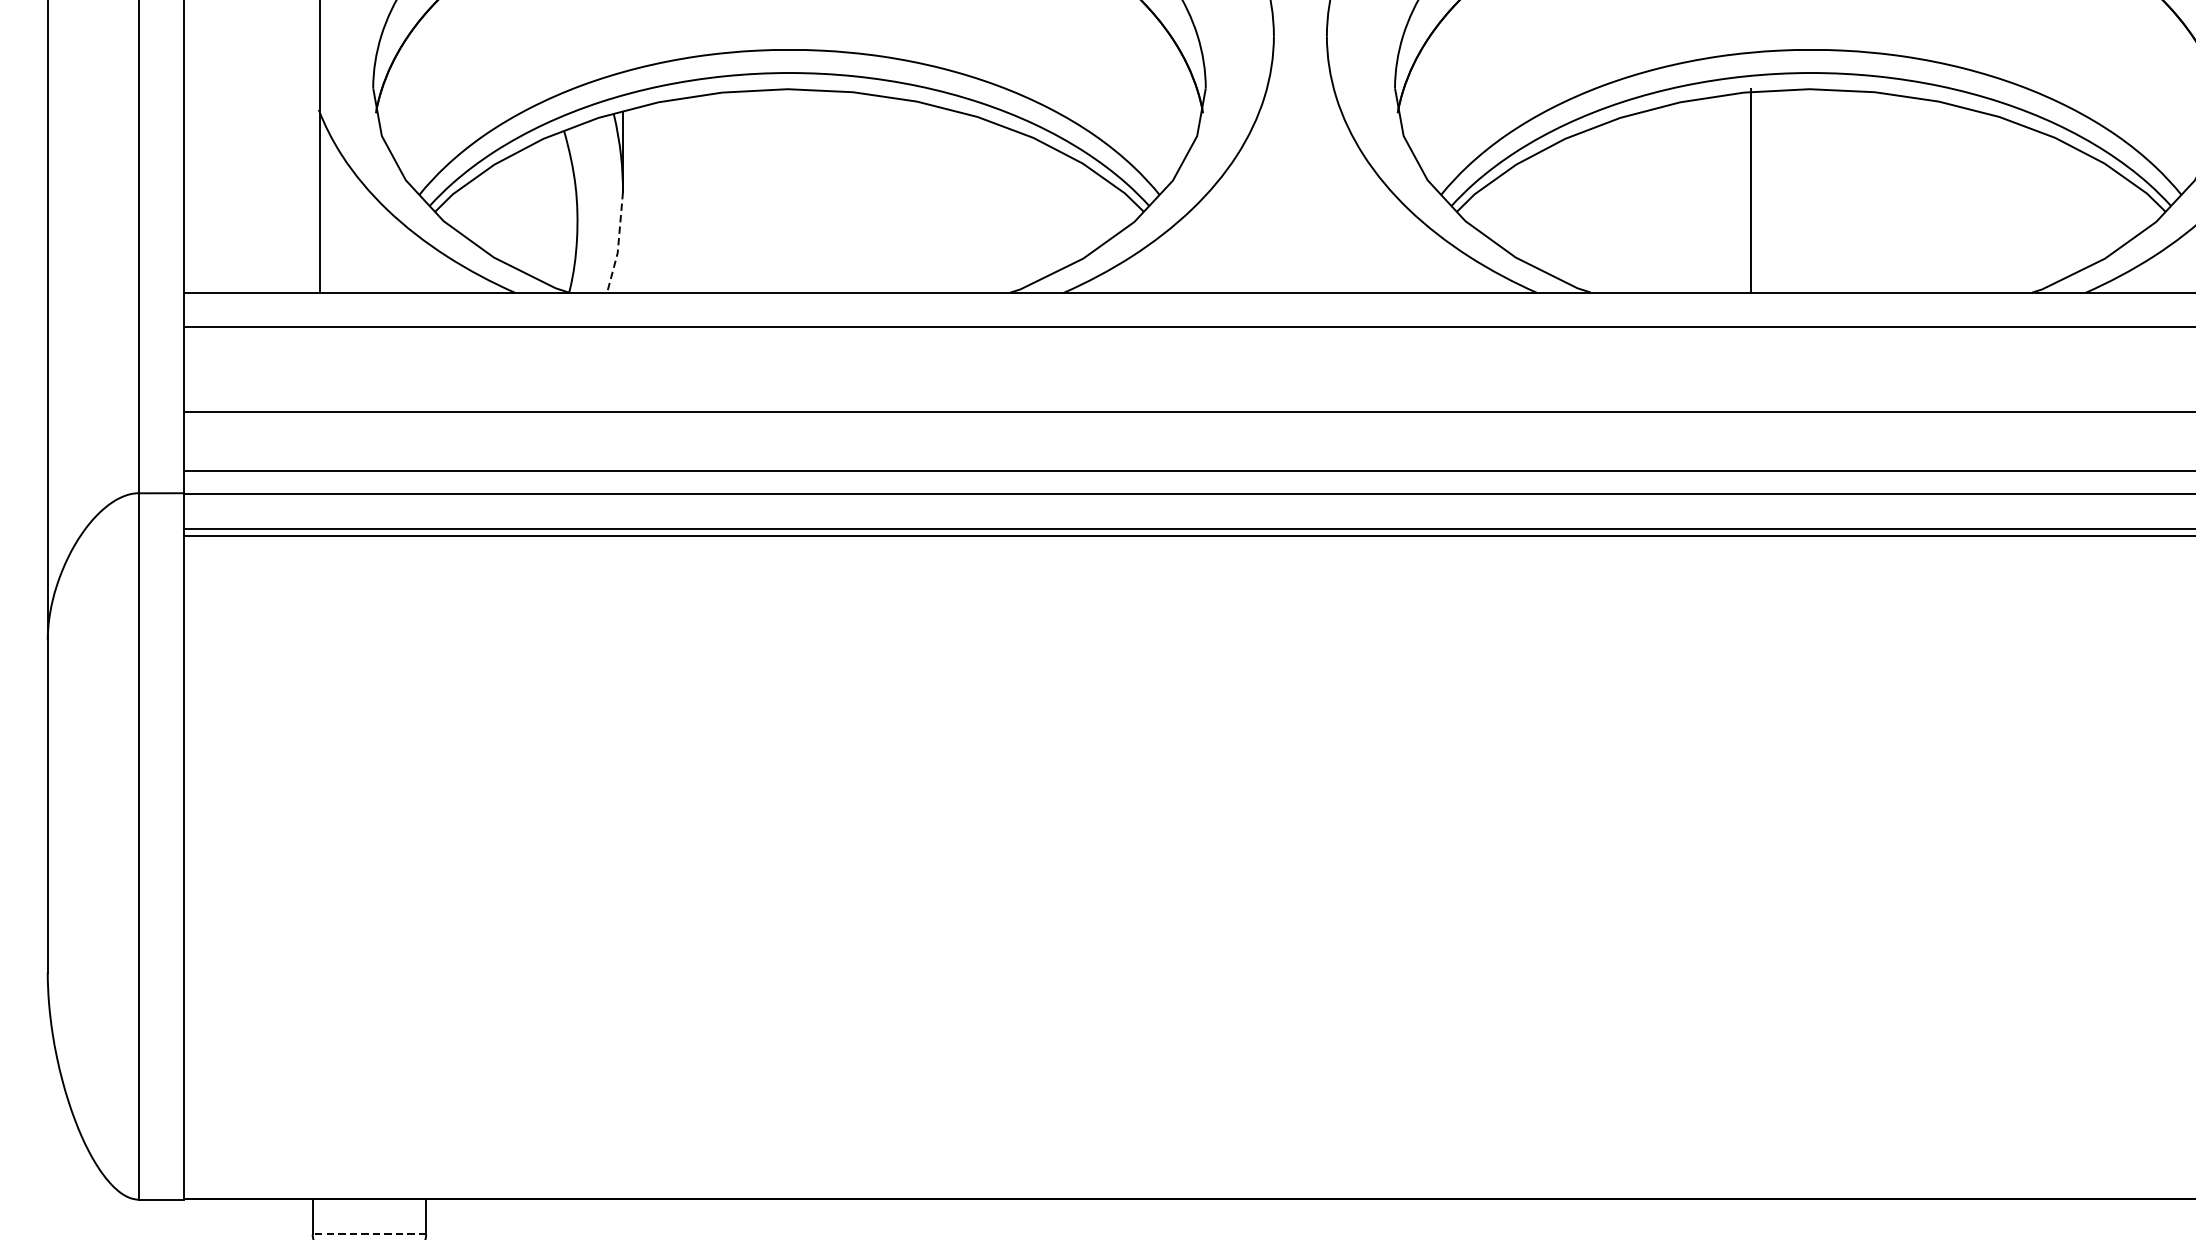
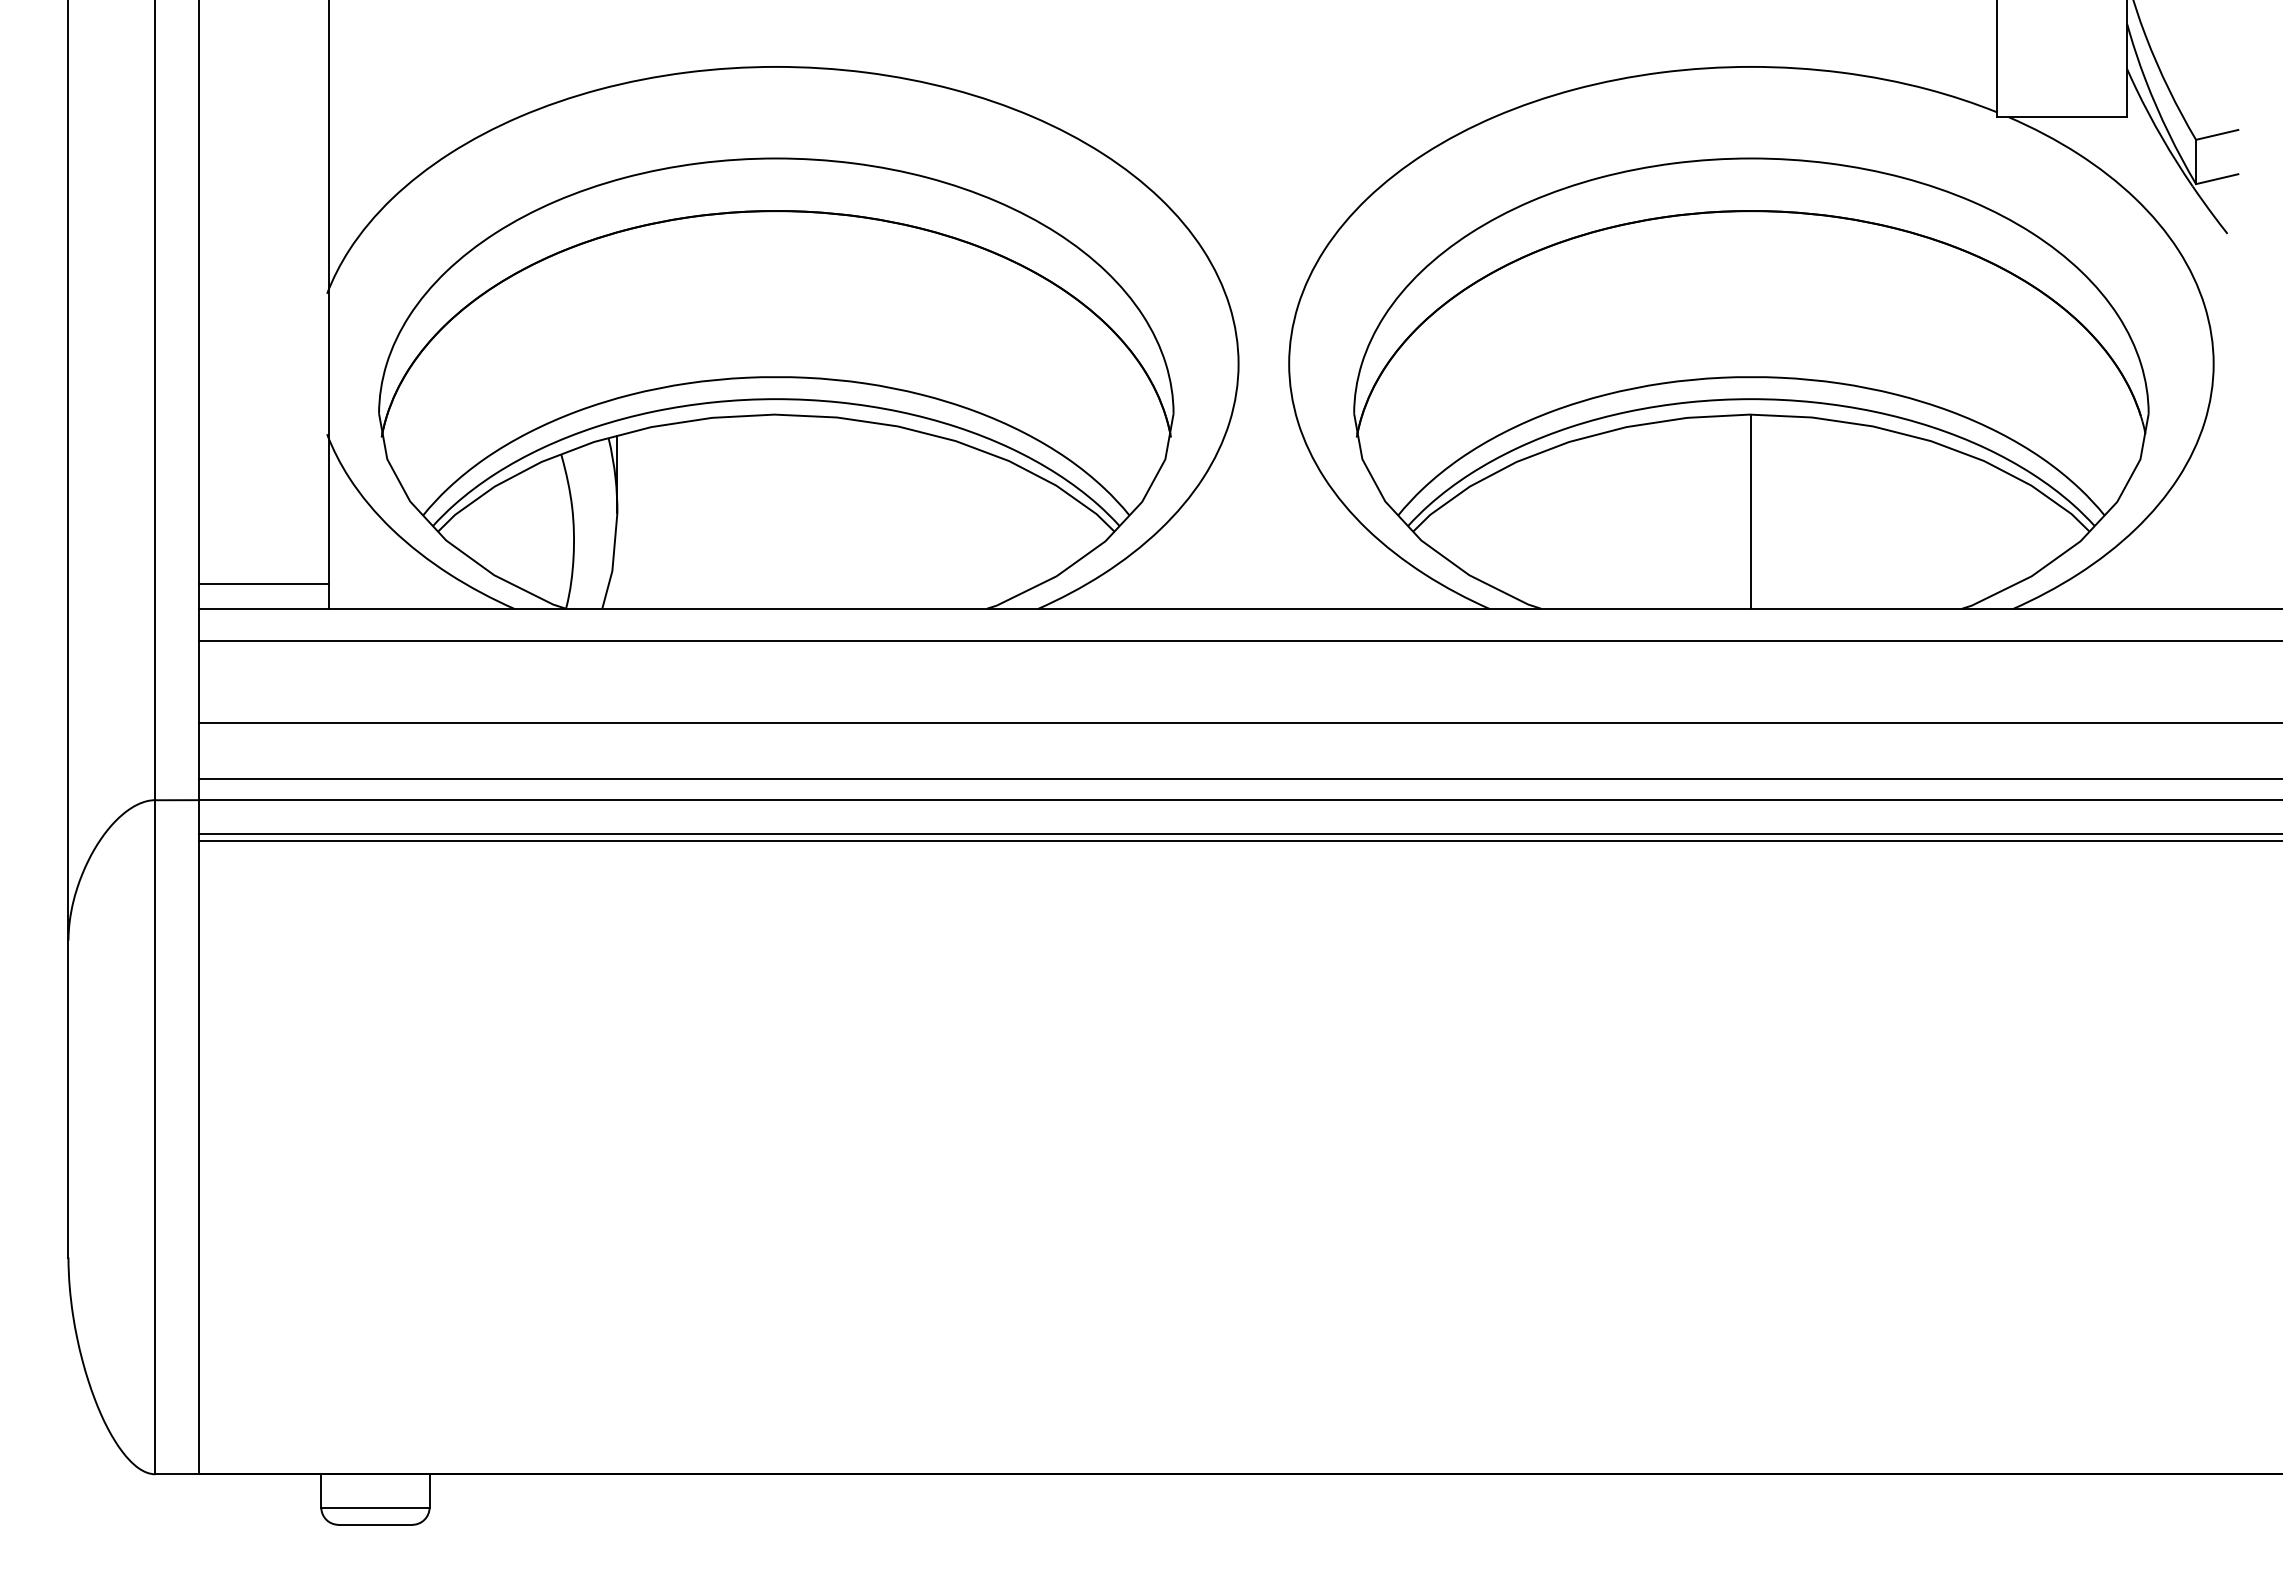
line: (1750, 190) -> (1751, 511), moved
line: (618, 244) -> (613, 562), dashed -> solid
line: (252, 267) -> (263, 584), added
line: (368, 1234) -> (374, 1507), dashed -> solid

